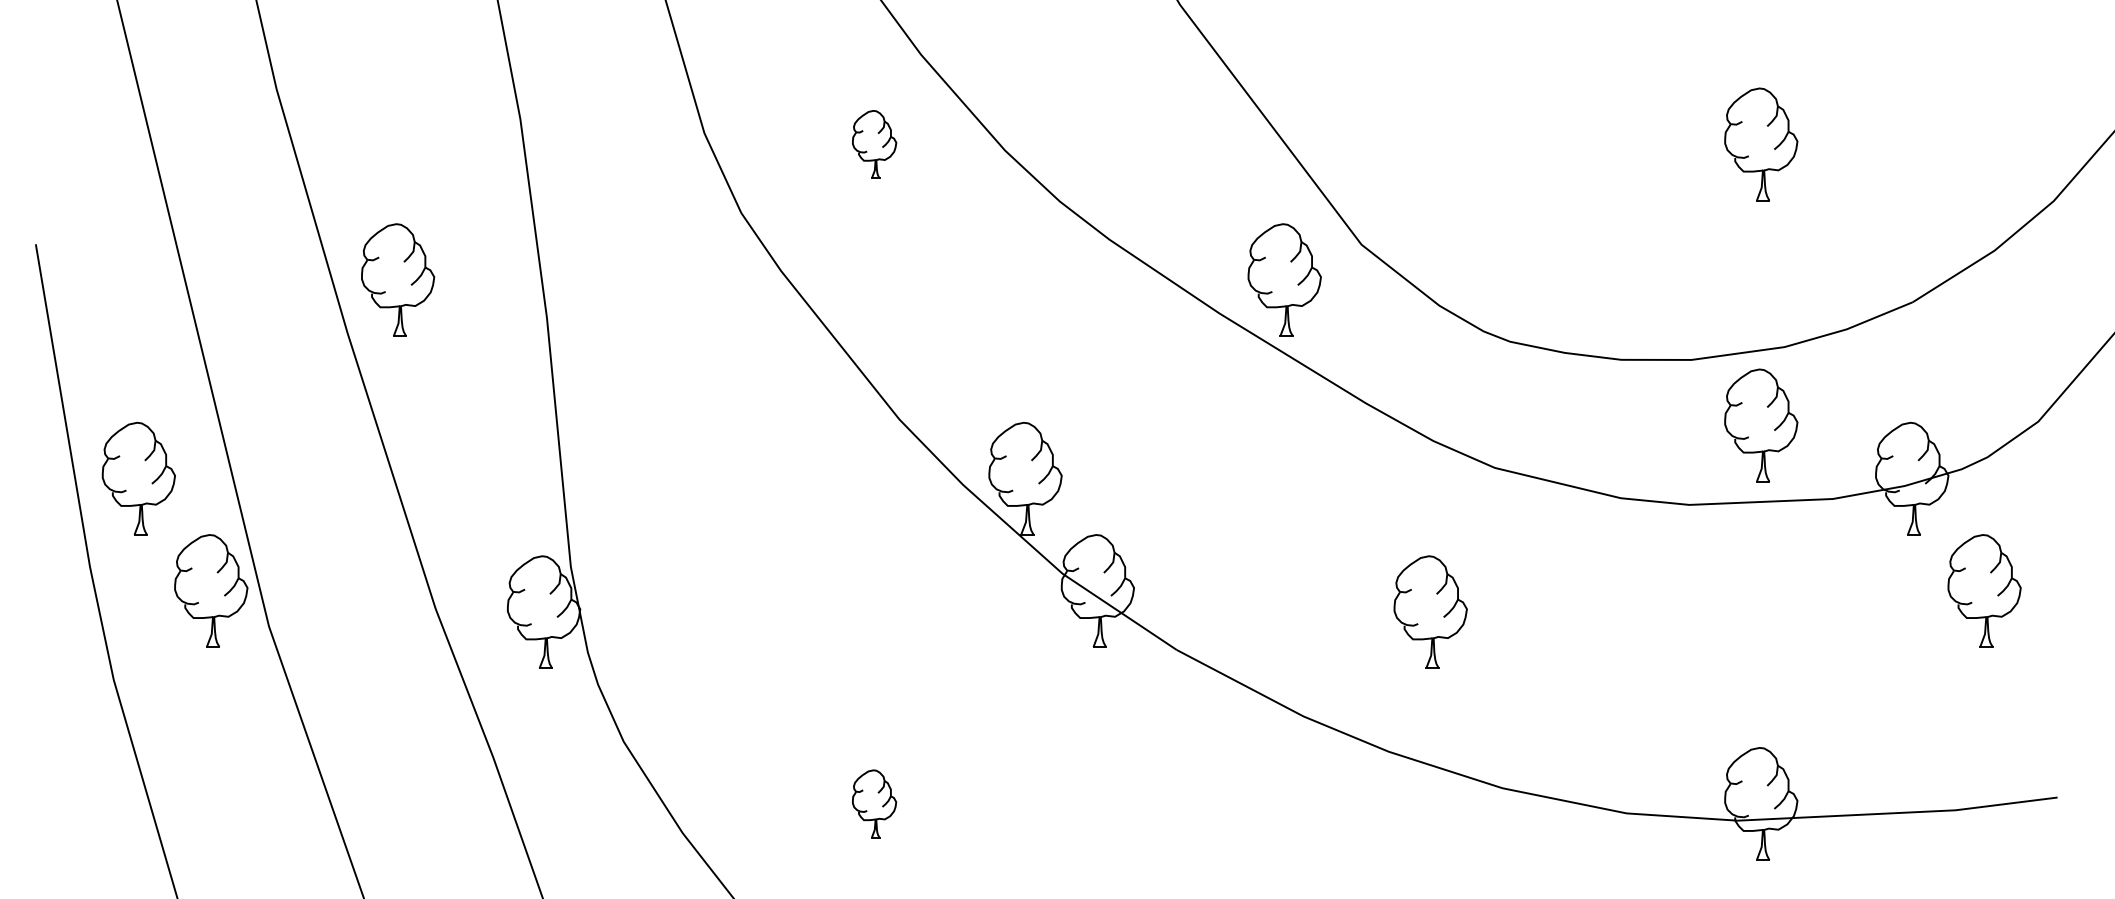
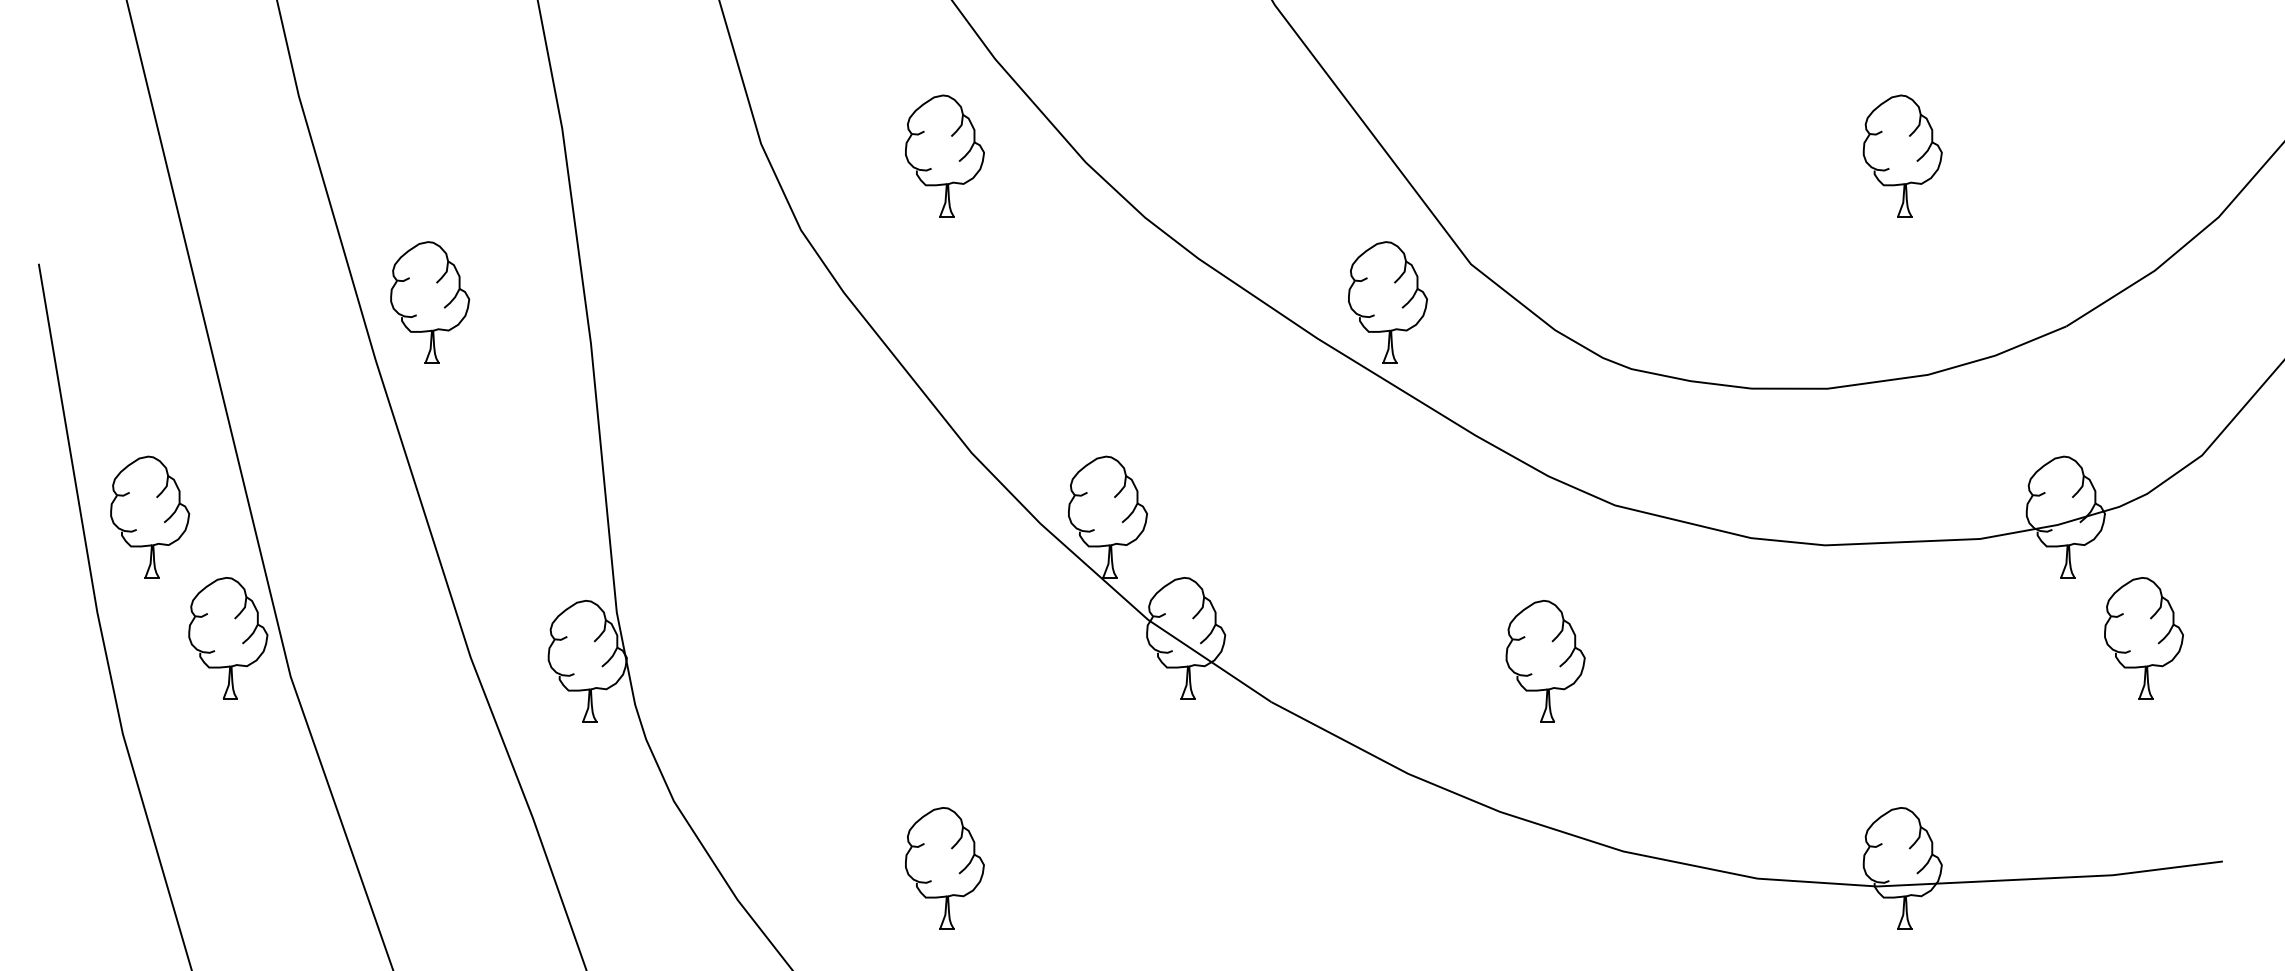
part: (874, 144) -> (944, 156), size x1.67
part: (1761, 425) -> (1903, 459), removed
part: (874, 803) -> (944, 867), size x1.67

